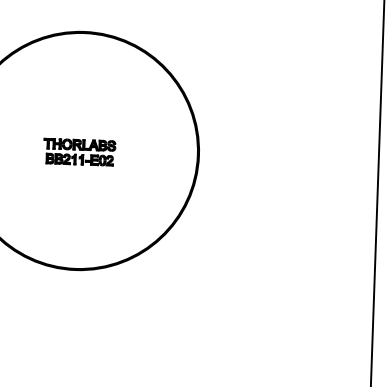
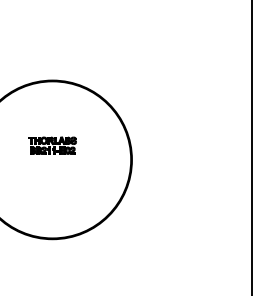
part: (79, 151) -> (52, 145), moved

